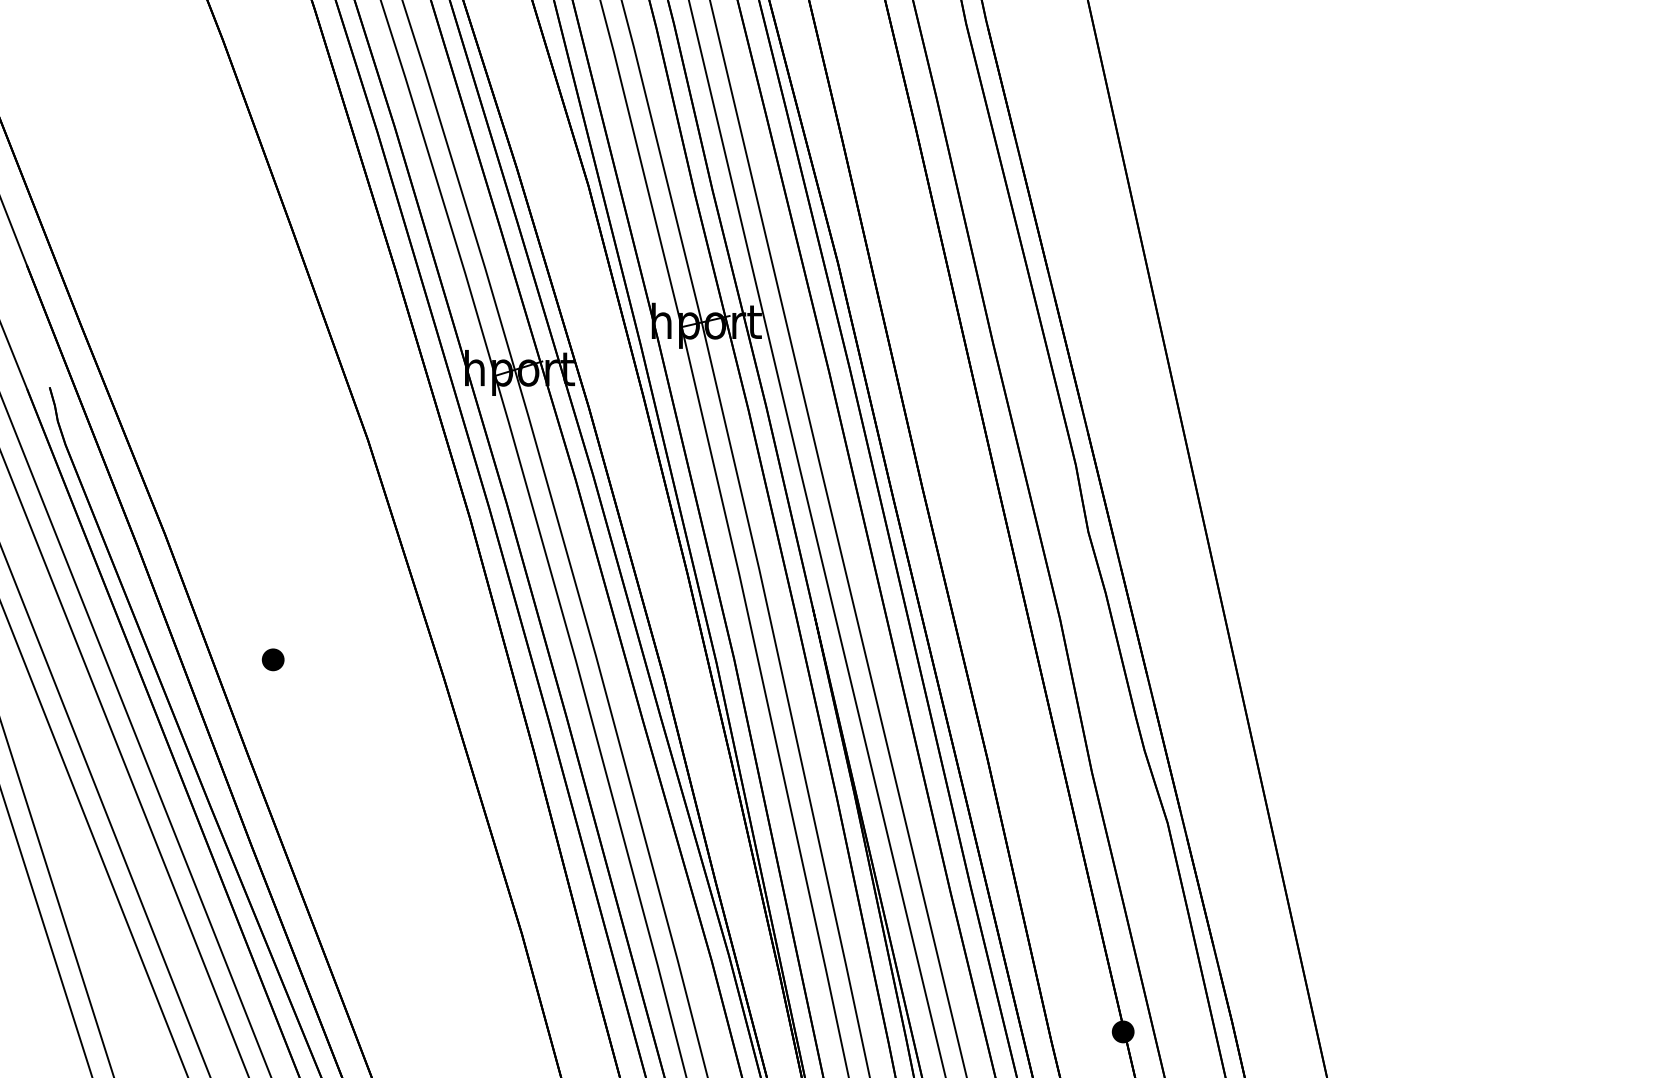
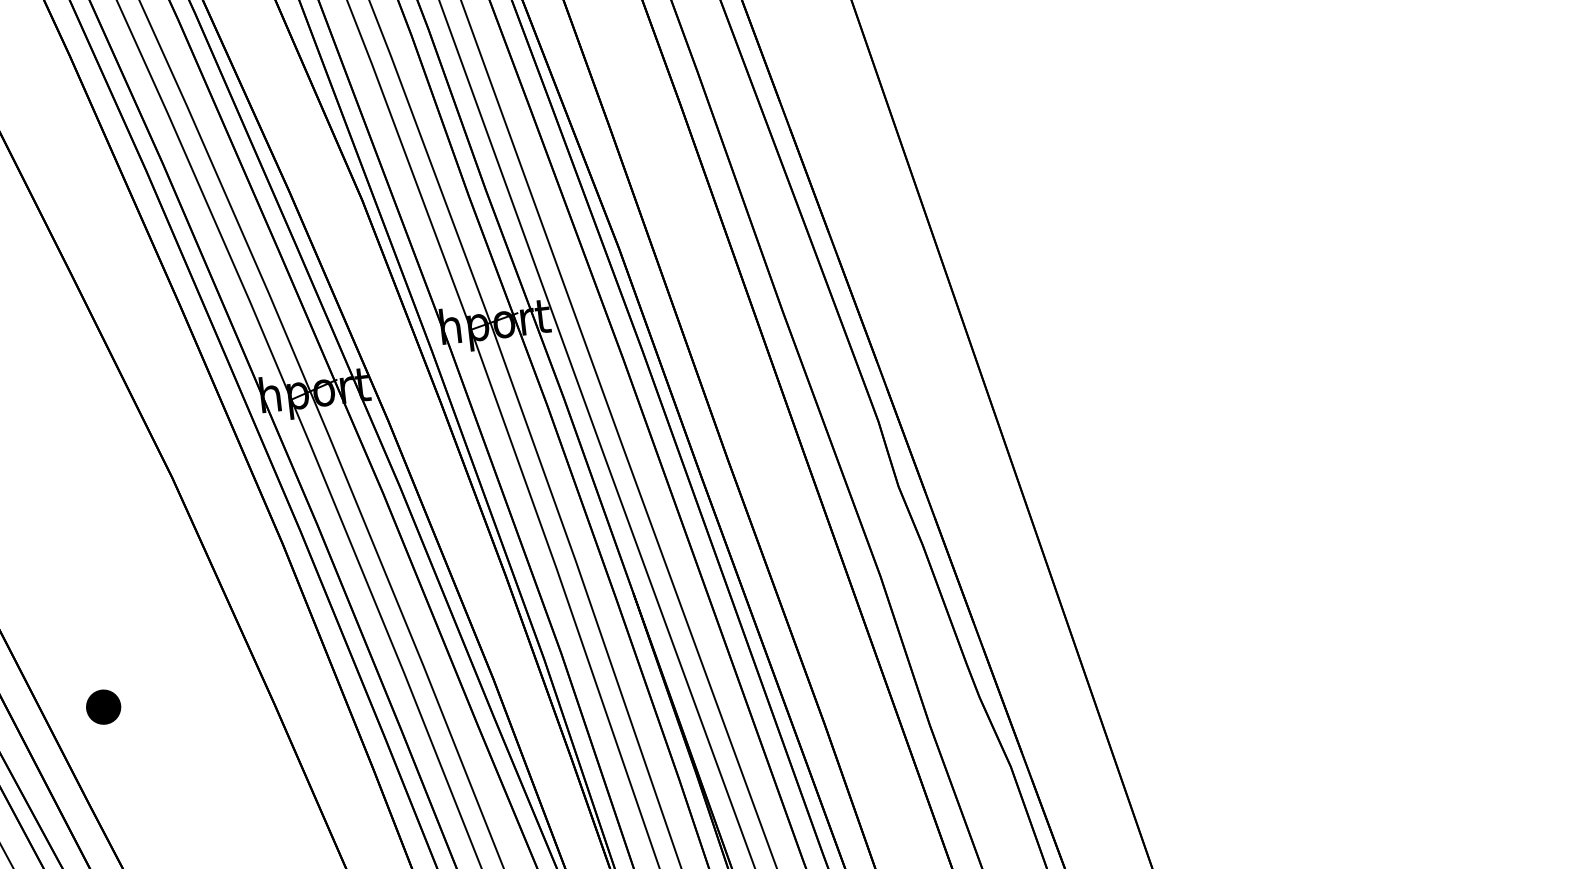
part: (272, 659) -> (102, 707), size x1.6

